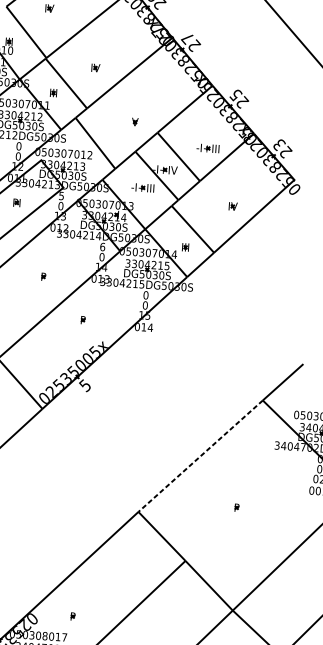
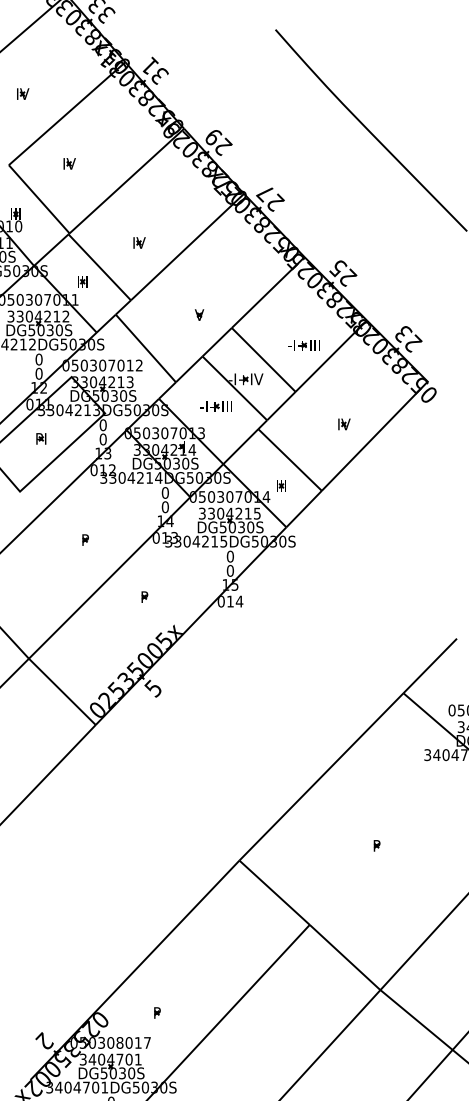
text: (61, 196) -> (102, 425), 5 -> 0
text: (102, 246) -> (165, 492), 6 -> 0
line: (200, 456) -> (321, 777), dashed -> solid

